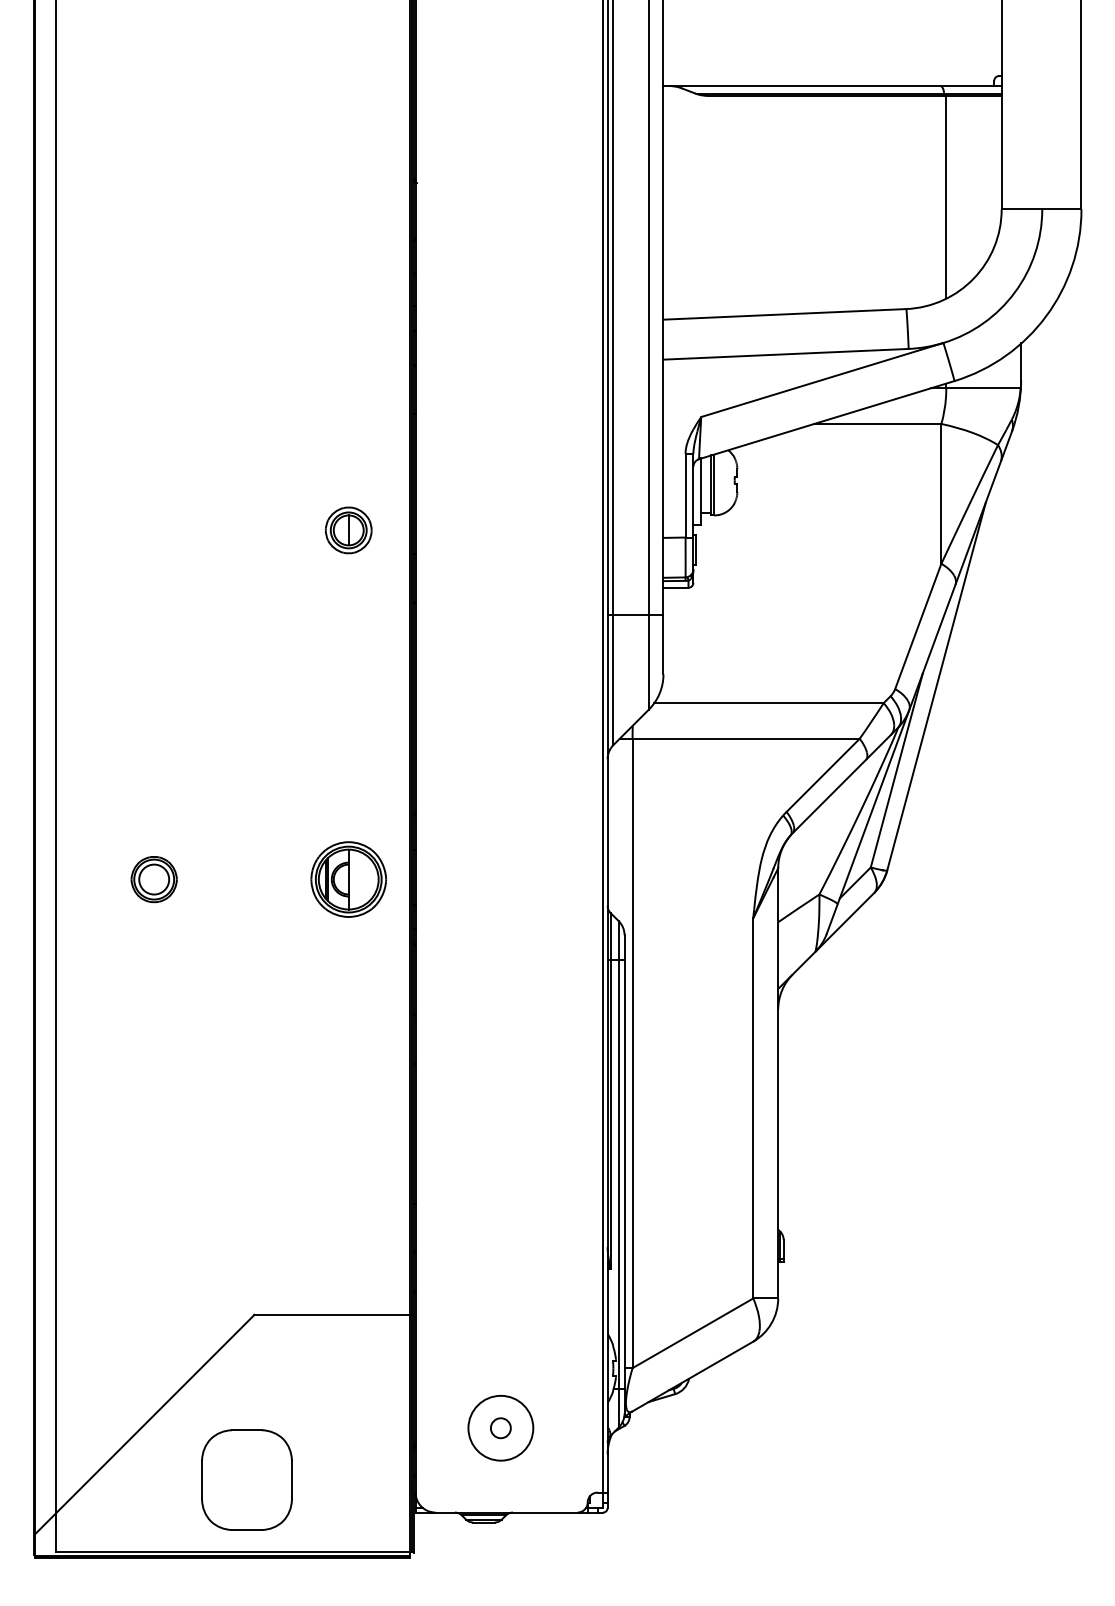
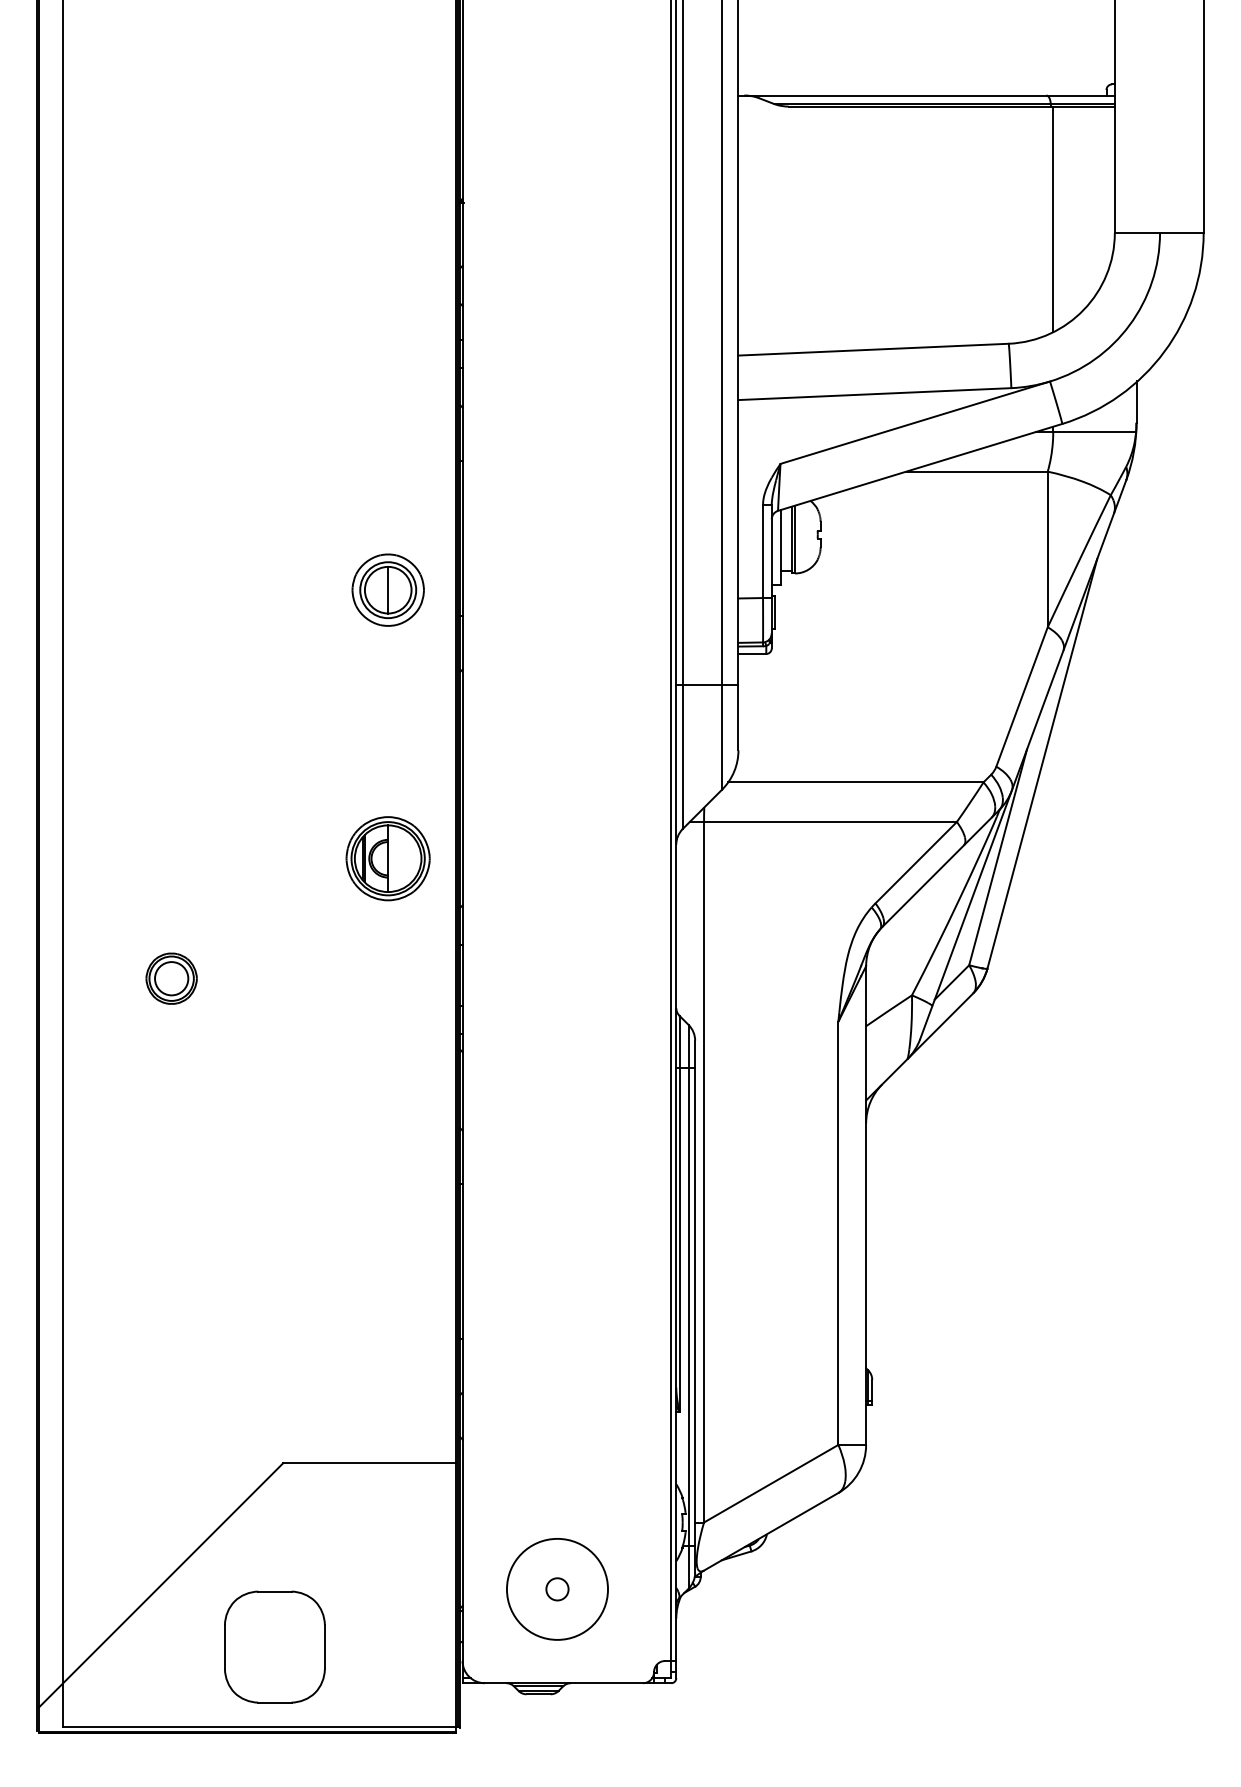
part: (348, 529) -> (387, 589), size x1.4
part: (348, 879) -> (387, 858), moved
circle: (500, 1428) -> (557, 1589), size x1.4

